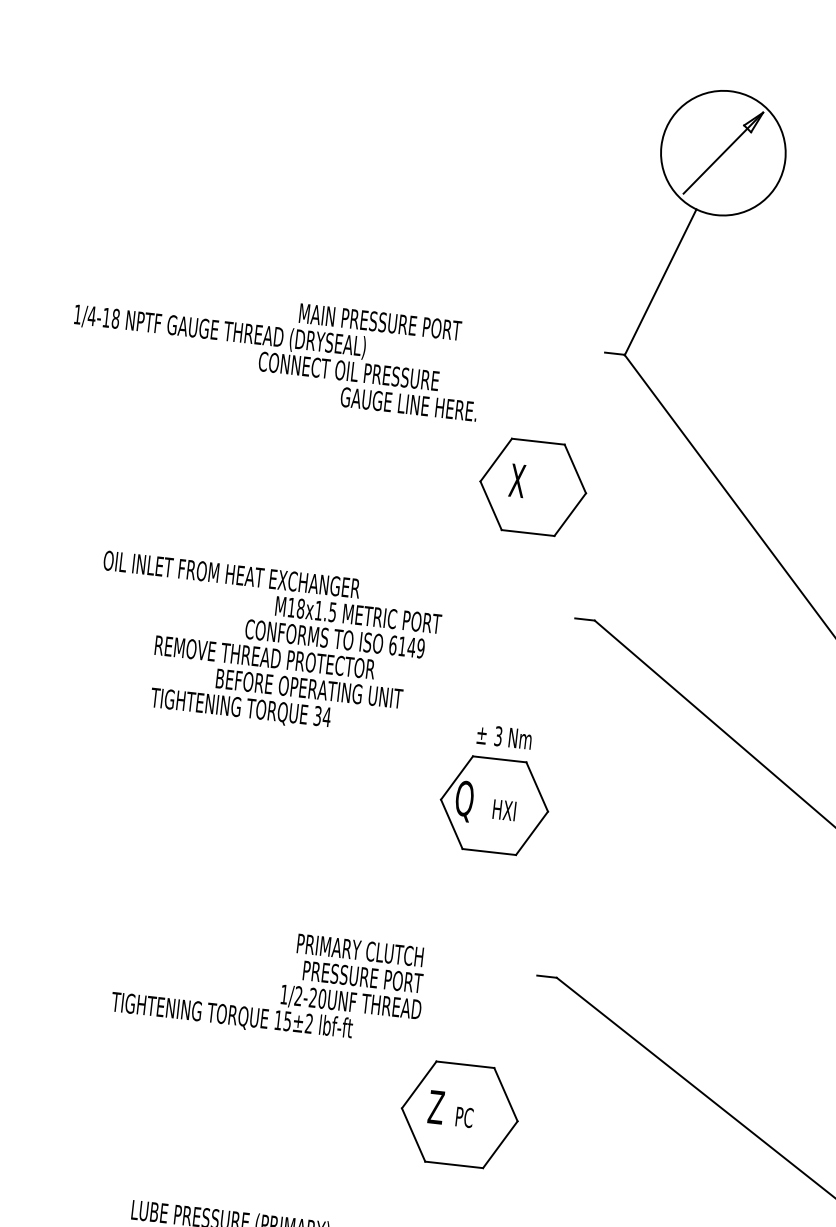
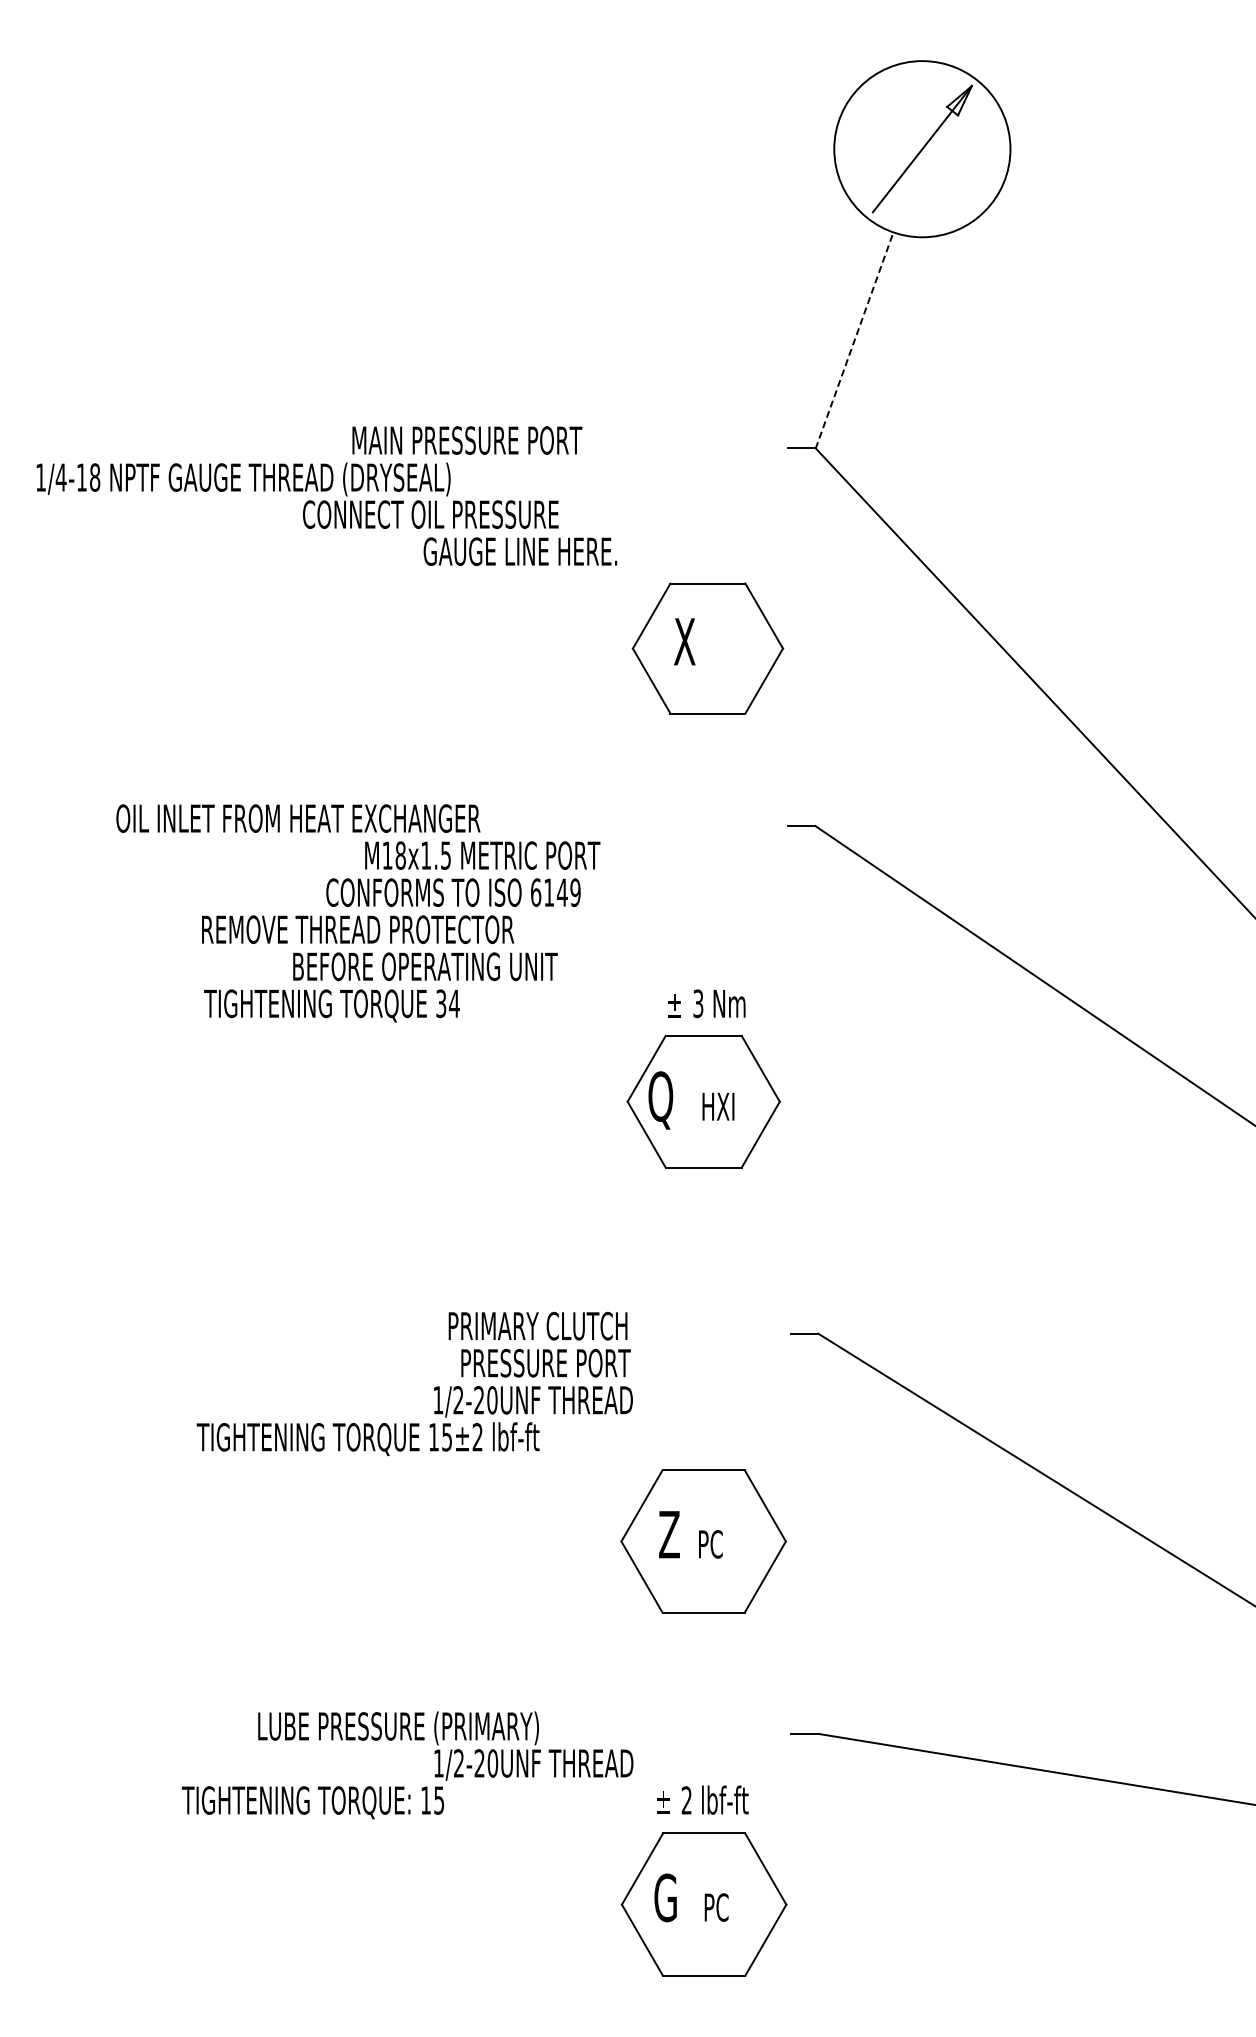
line: (660, 282) -> (854, 340), solid -> dashed

